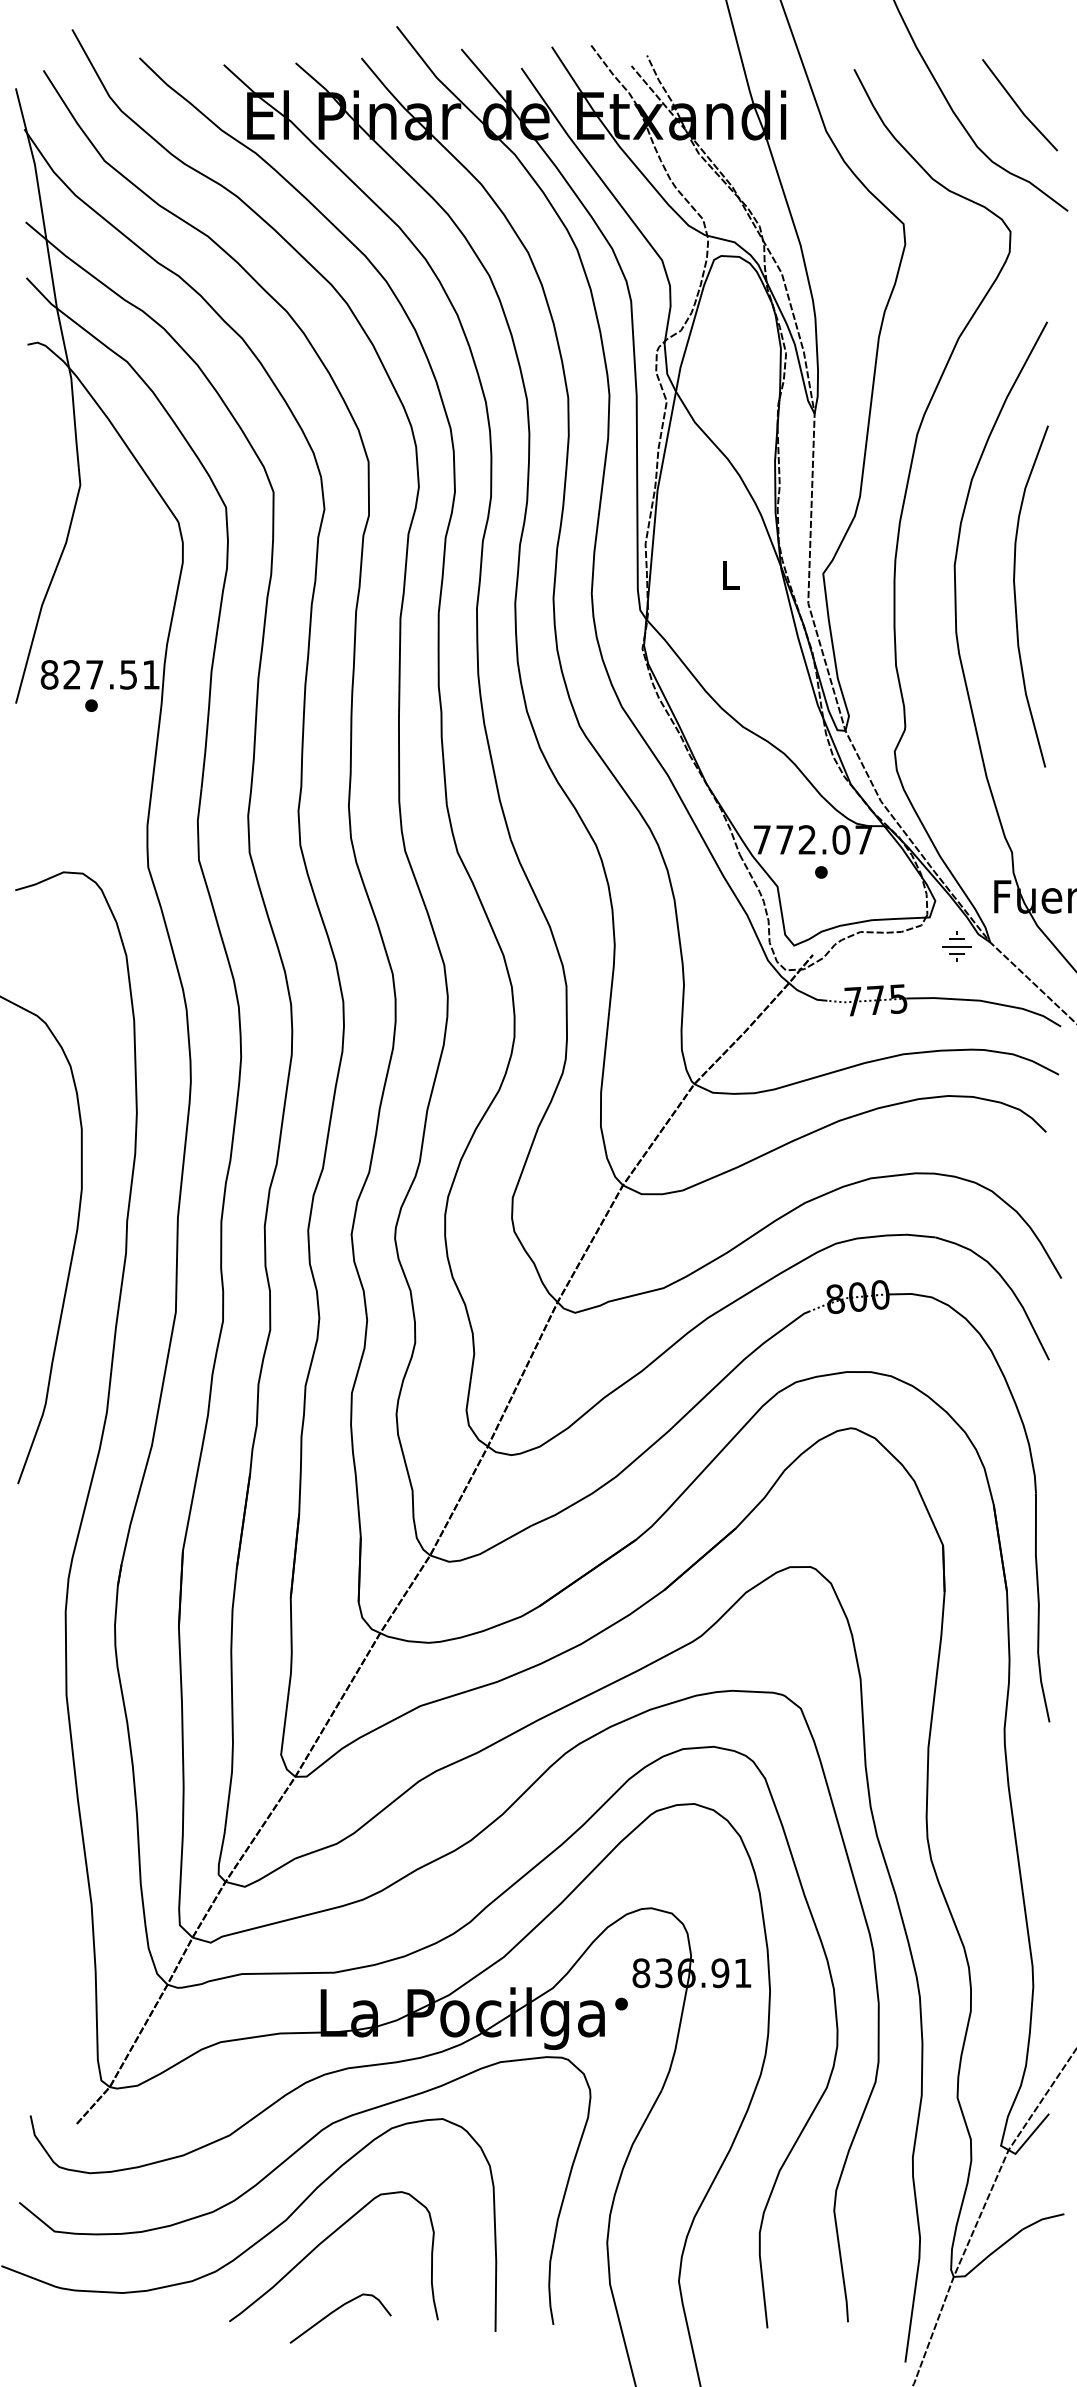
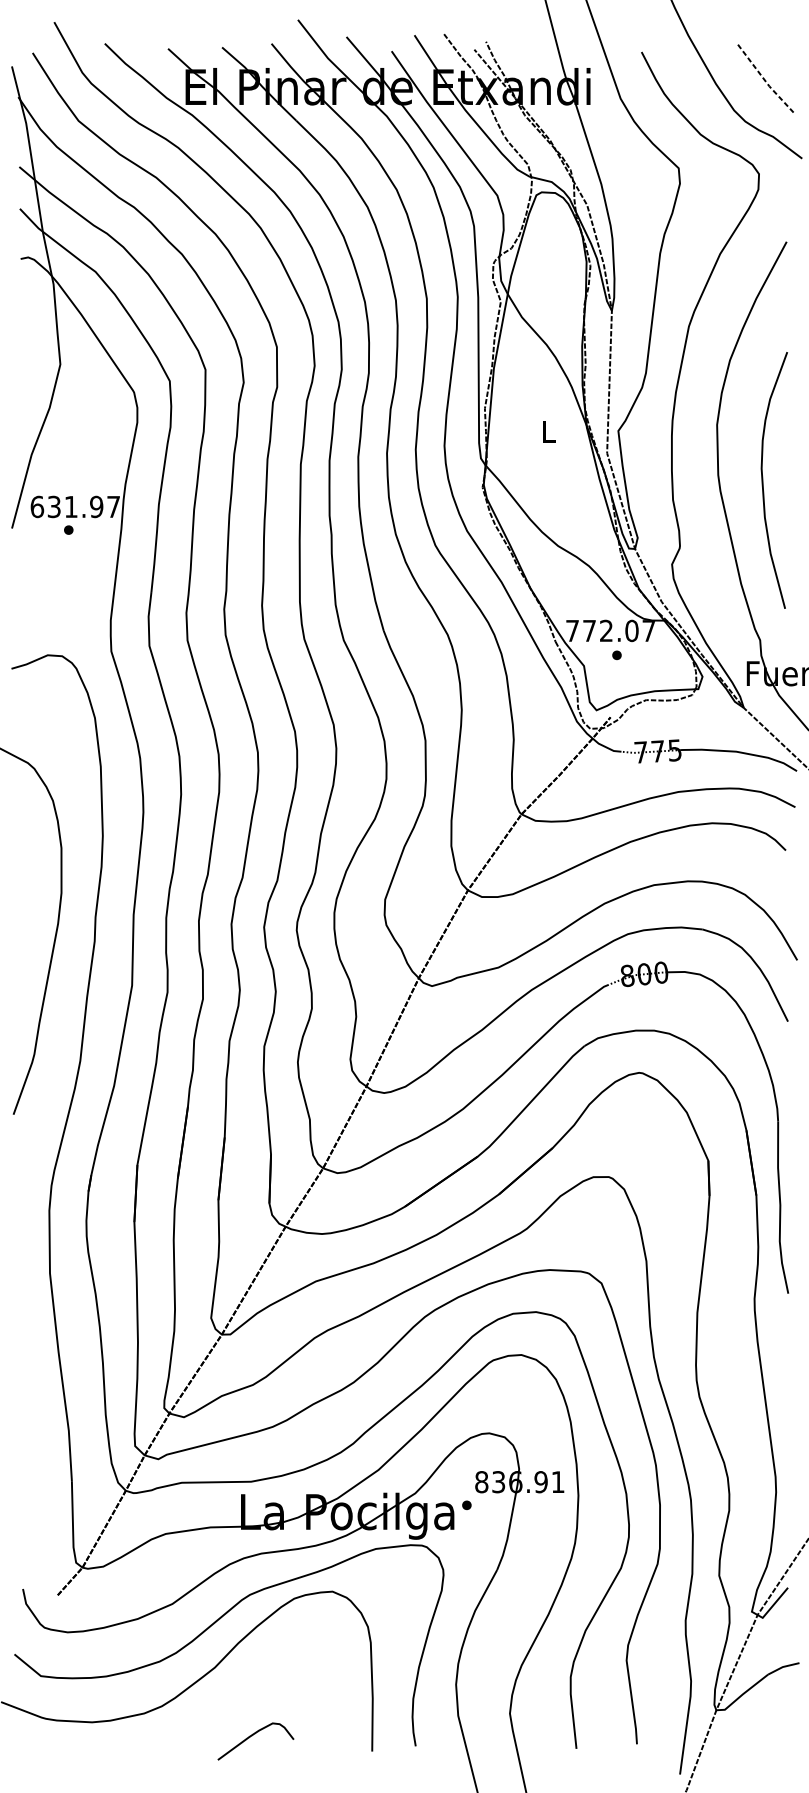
line: (1018, 107) -> (765, 80), solid -> dashed
curve: (1016, 598) -> (763, 481), moved
text: (99, 674) -> (74, 506), 827.51 -> 631.97
part: (956, 946) -> (718, 710), removed
curve: (322, 2243) -> (242, 1685), removed

